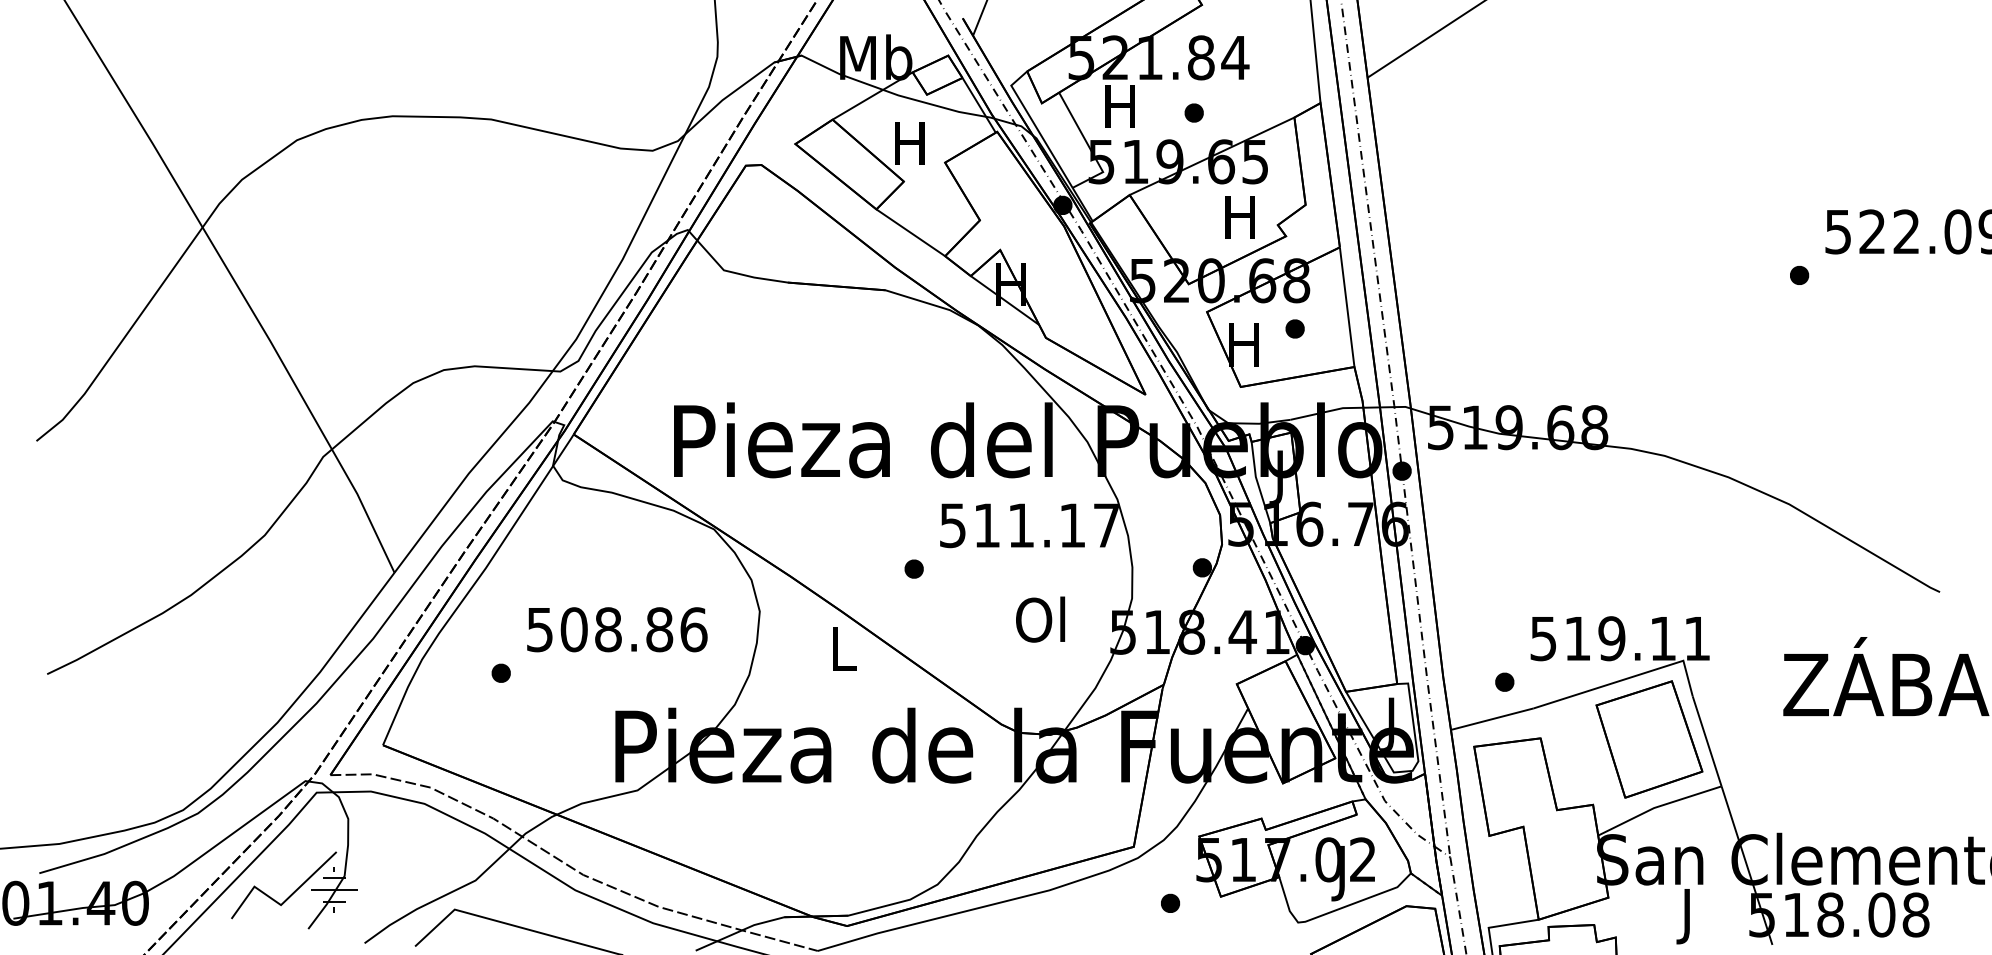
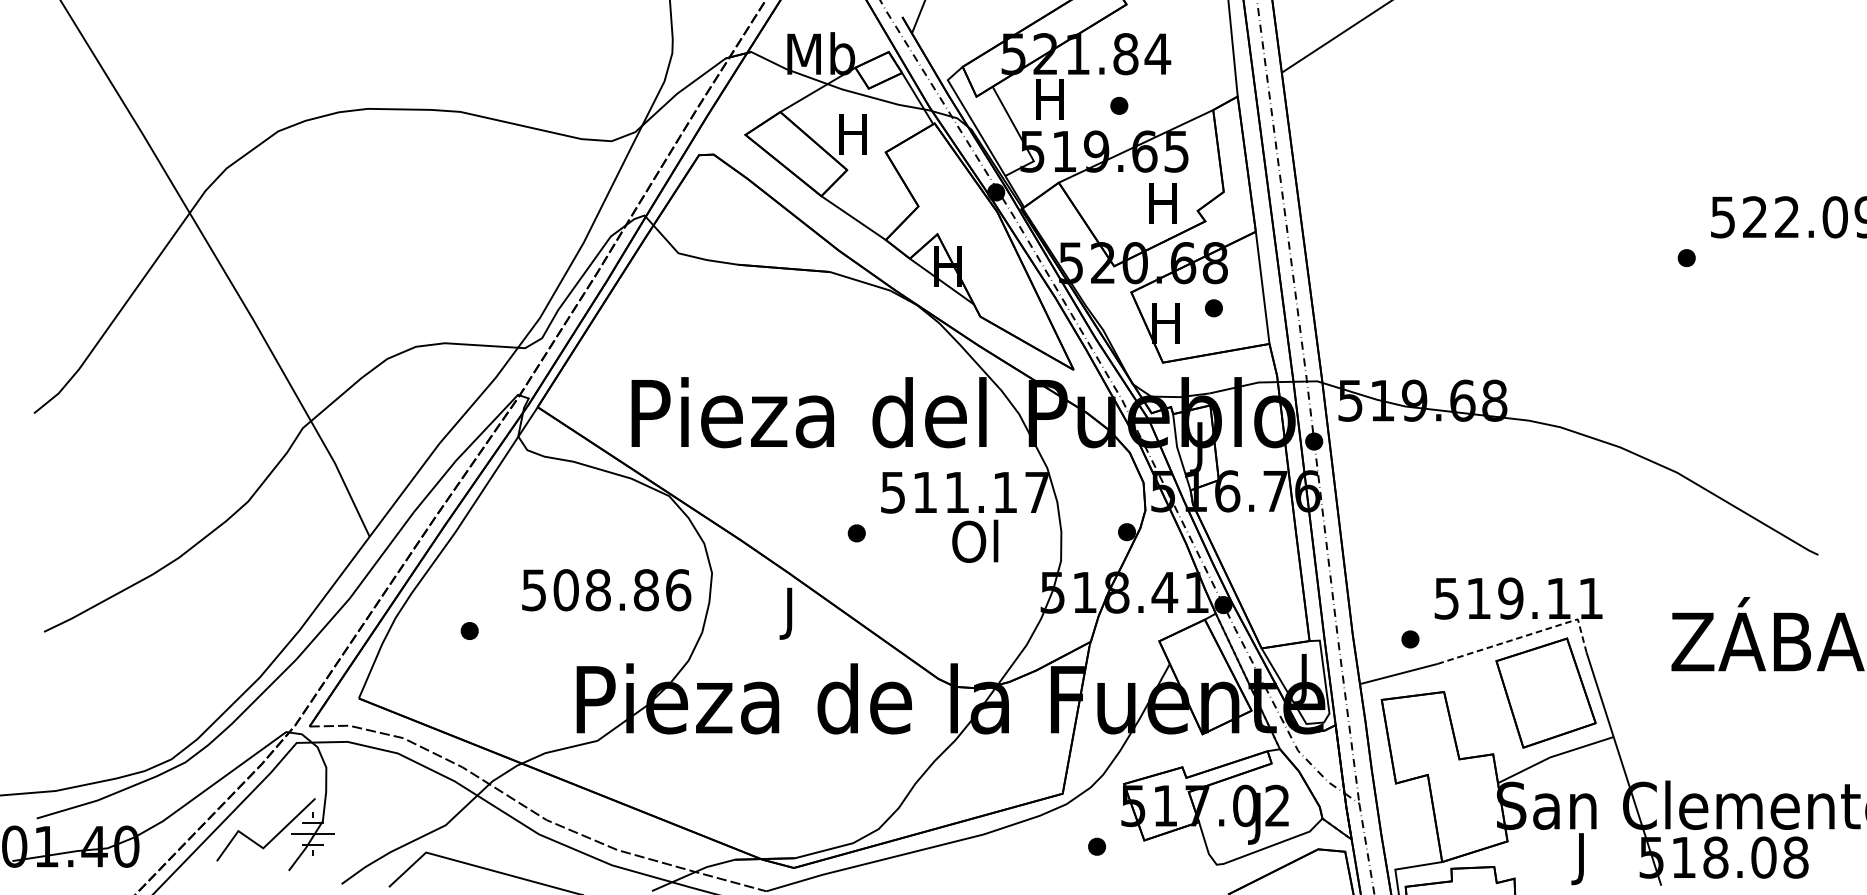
text: (1040, 619) -> (975, 541), moved
text: (617, 629) -> (606, 589), moved
text: (843, 654) -> (790, 613), L -> J
line: (1626, 678) -> (1524, 635), solid -> dashed

